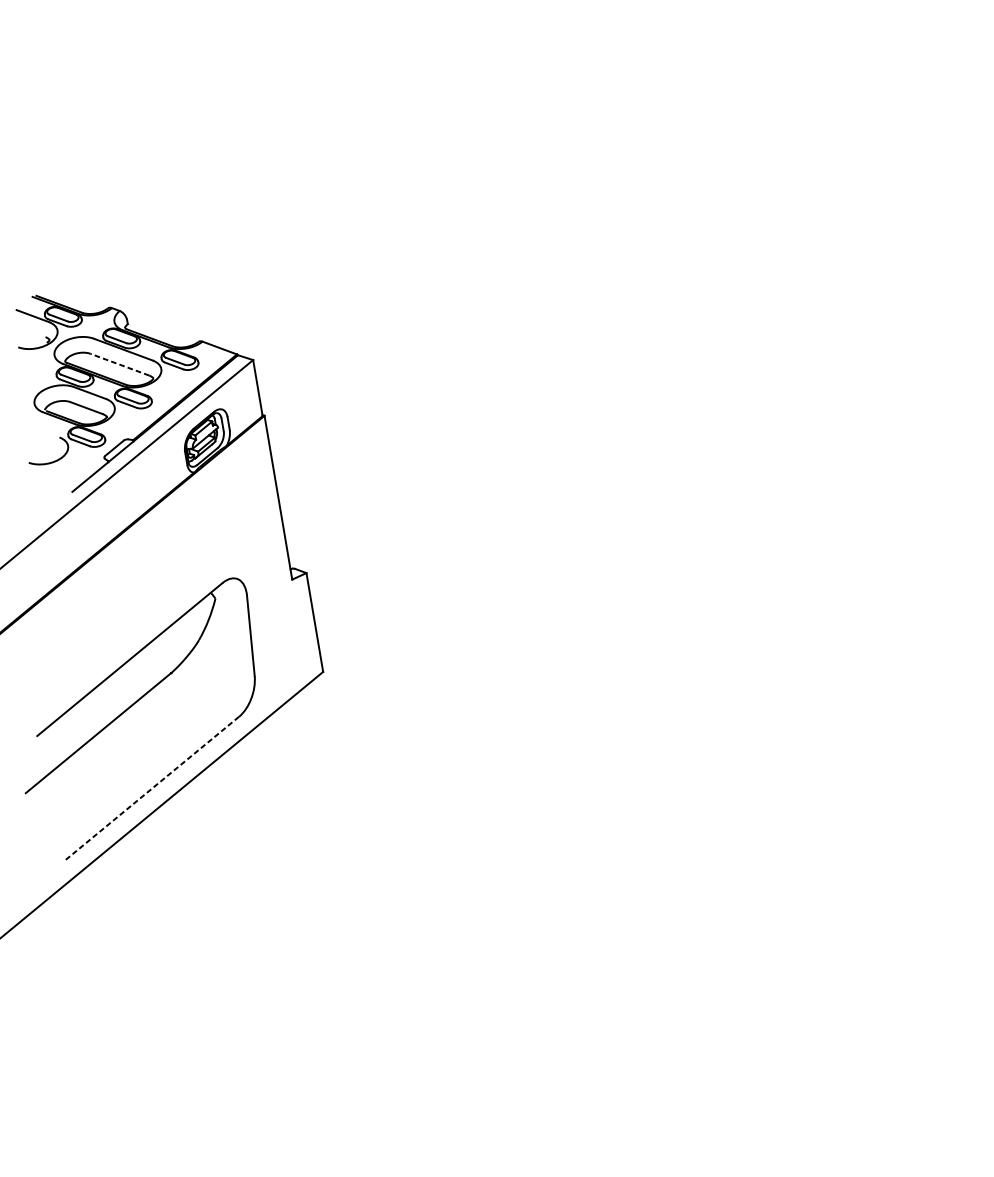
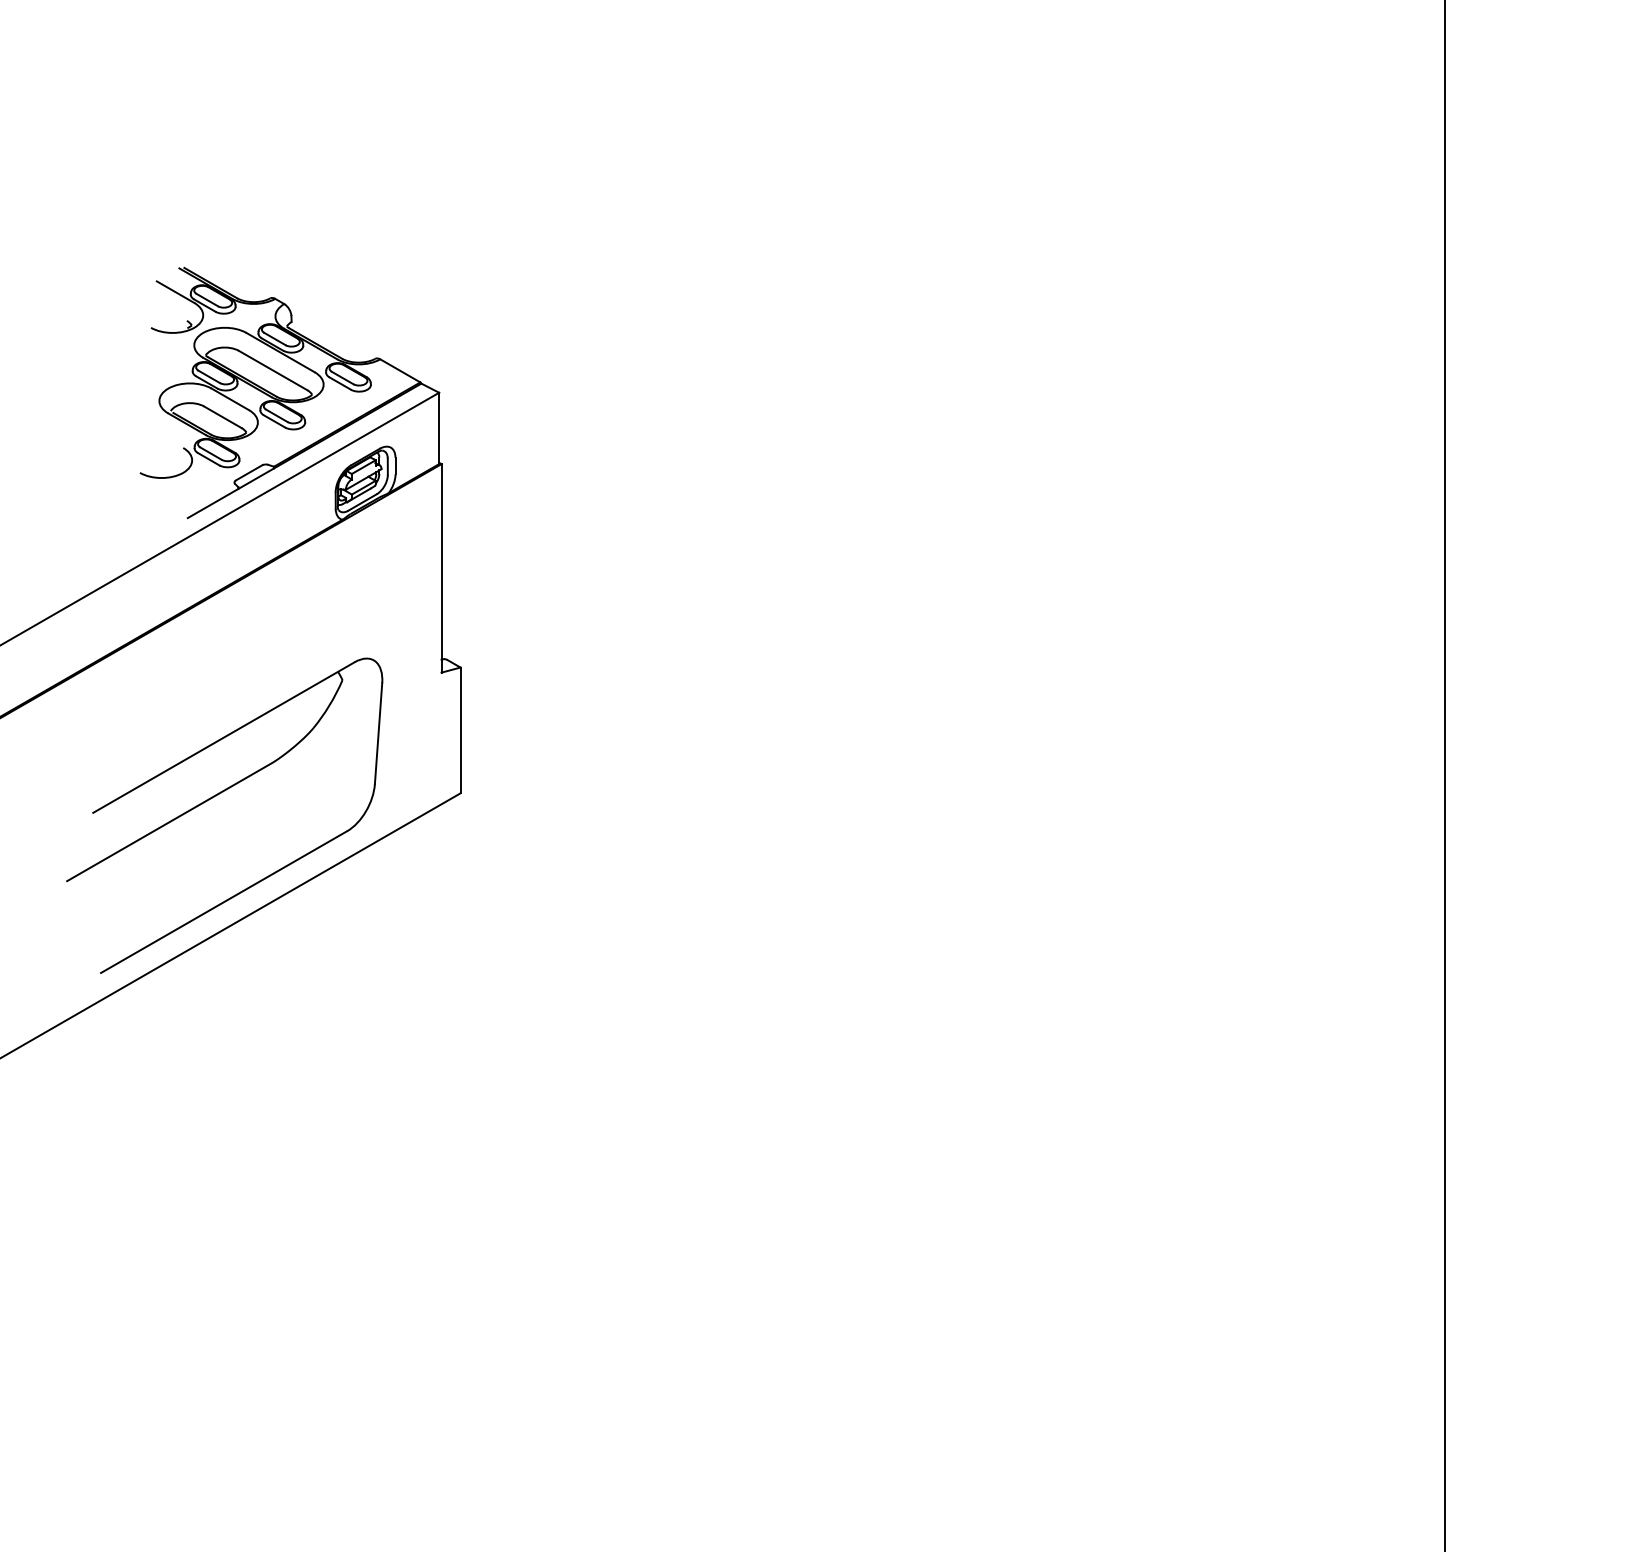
line: (119, 364) -> (272, 370), dashed -> solid
line: (152, 789) -> (224, 902), dashed -> solid

